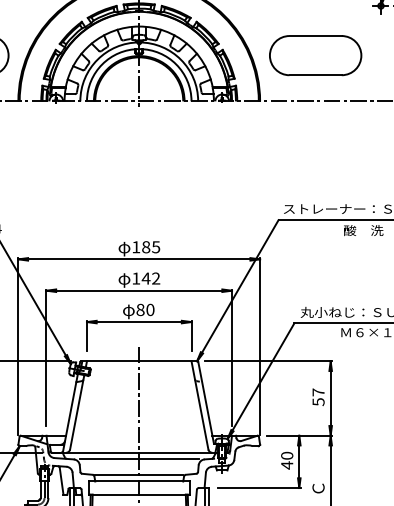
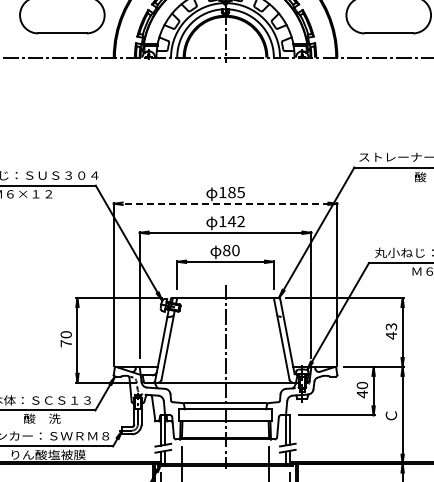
line: (139, 259) -> (225, 203), solid -> dashed
text: (318, 397) -> (391, 331), 57 -> 43
line: (139, 459) -> (225, 388), removed

